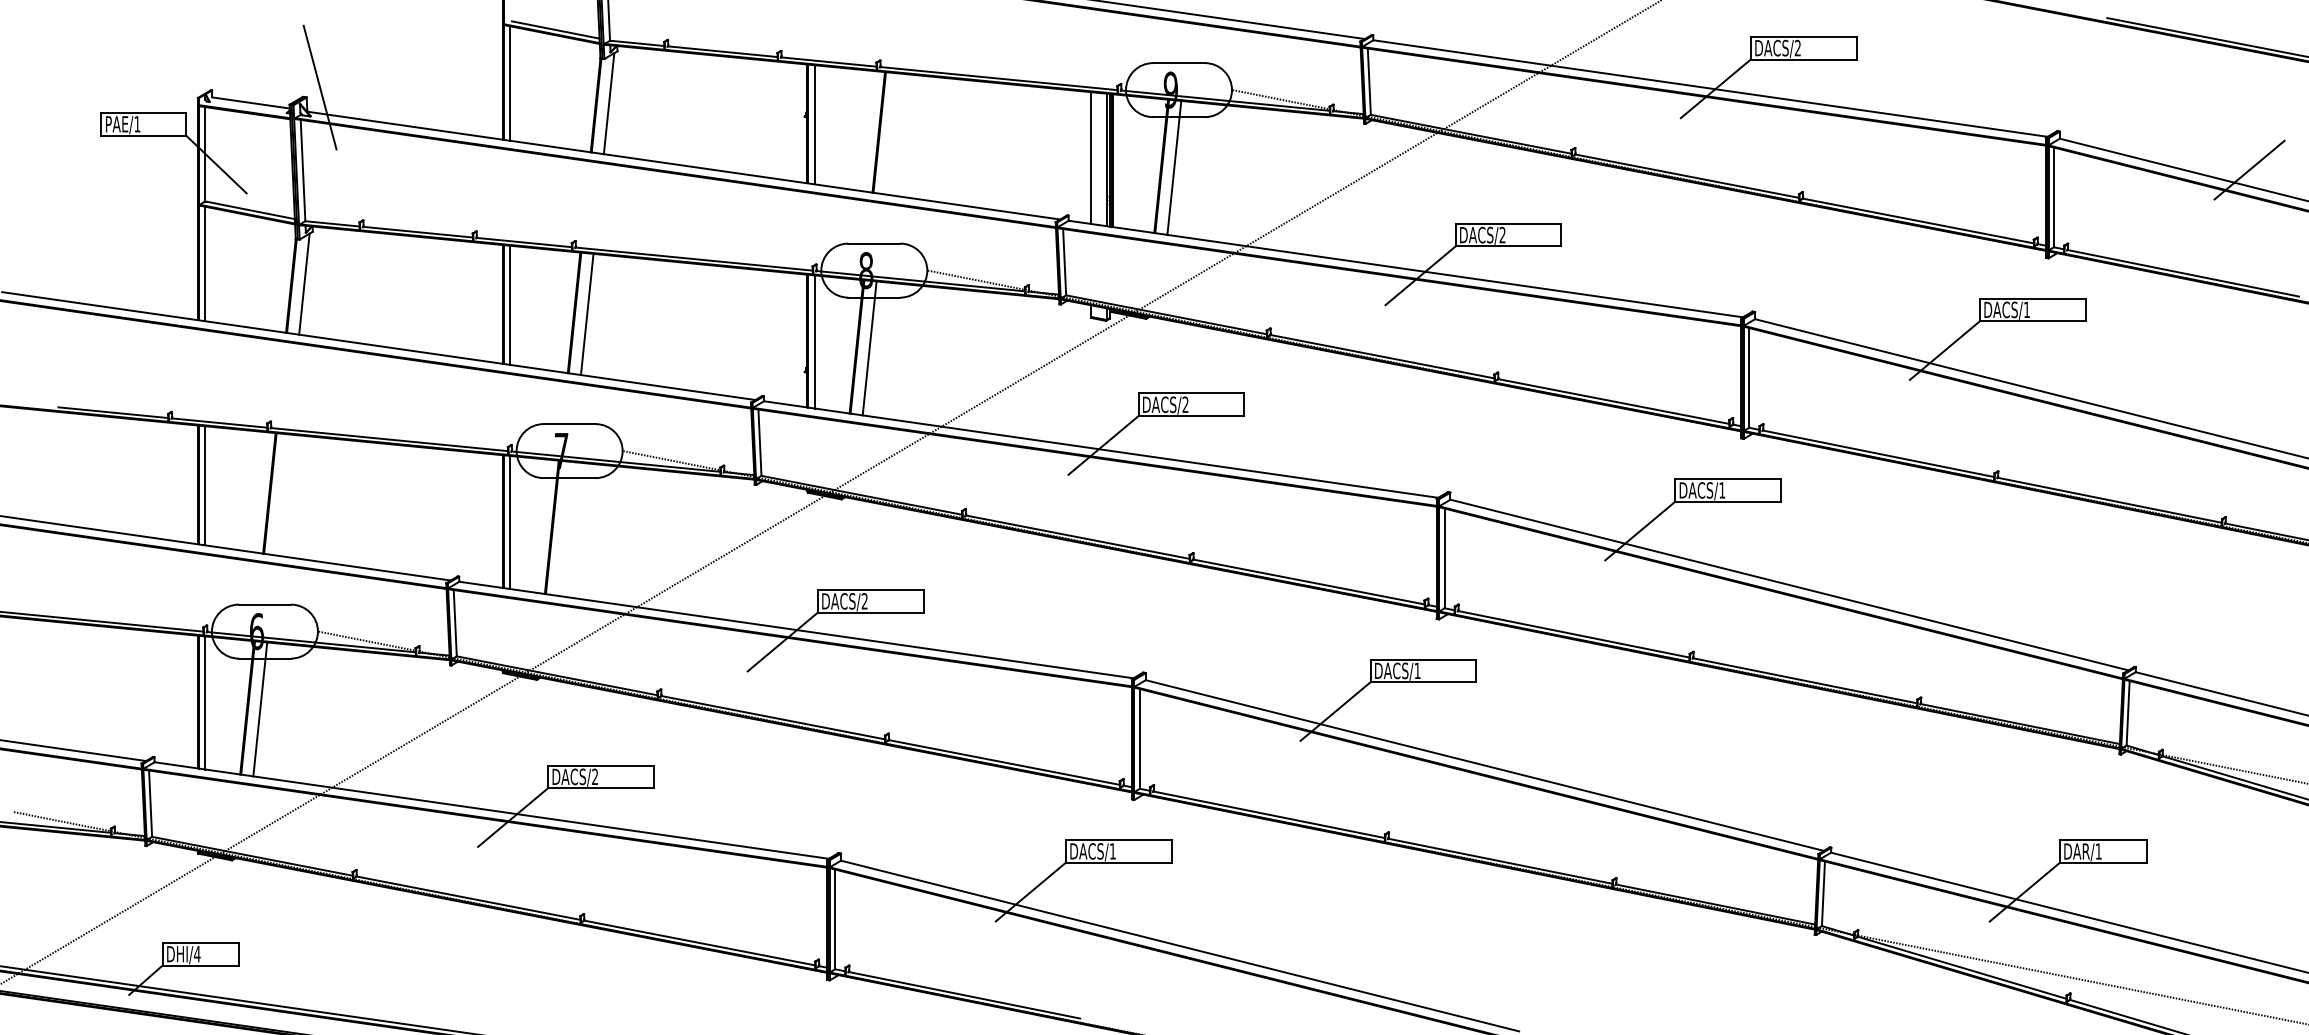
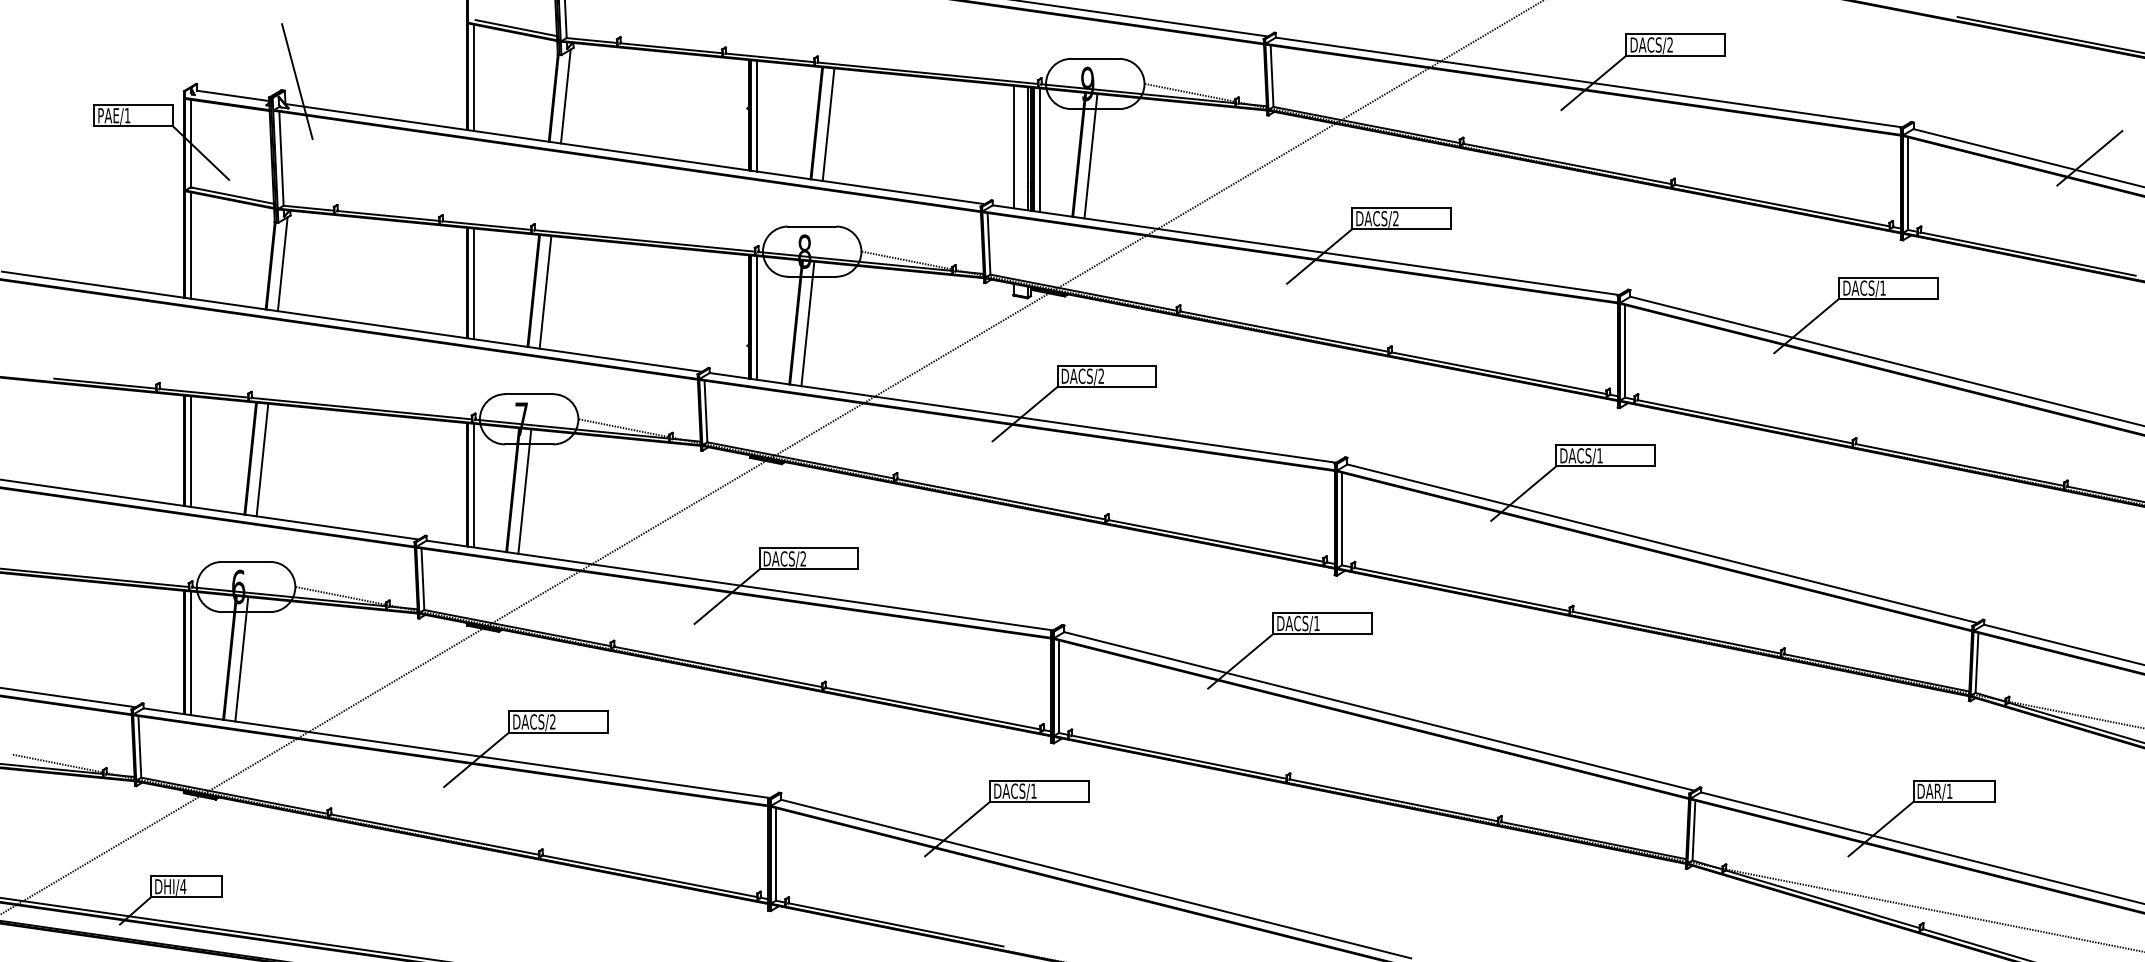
line: (891, 133) -> (828, 124), added
line: (1119, 161) -> (1039, 150), added
line: (282, 494) -> (262, 459), added
line: (564, 528) -> (524, 491), added

